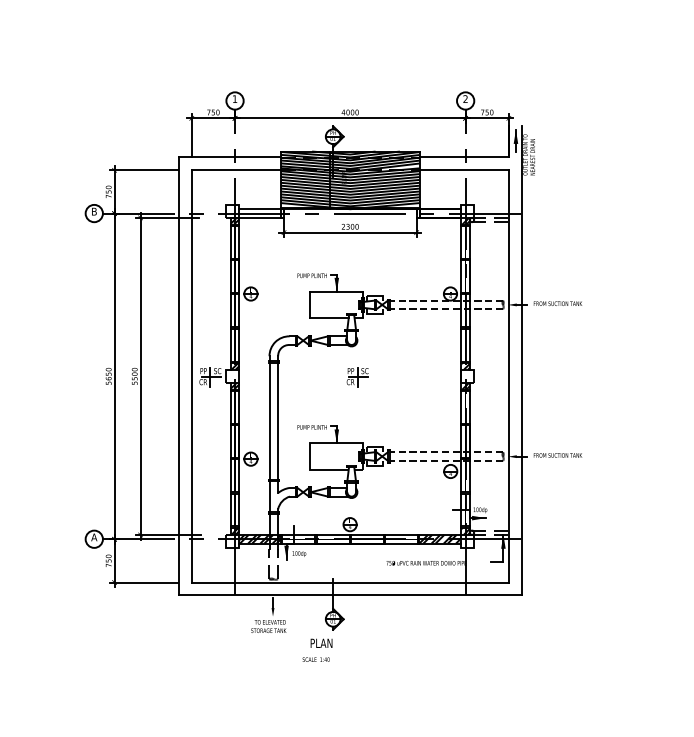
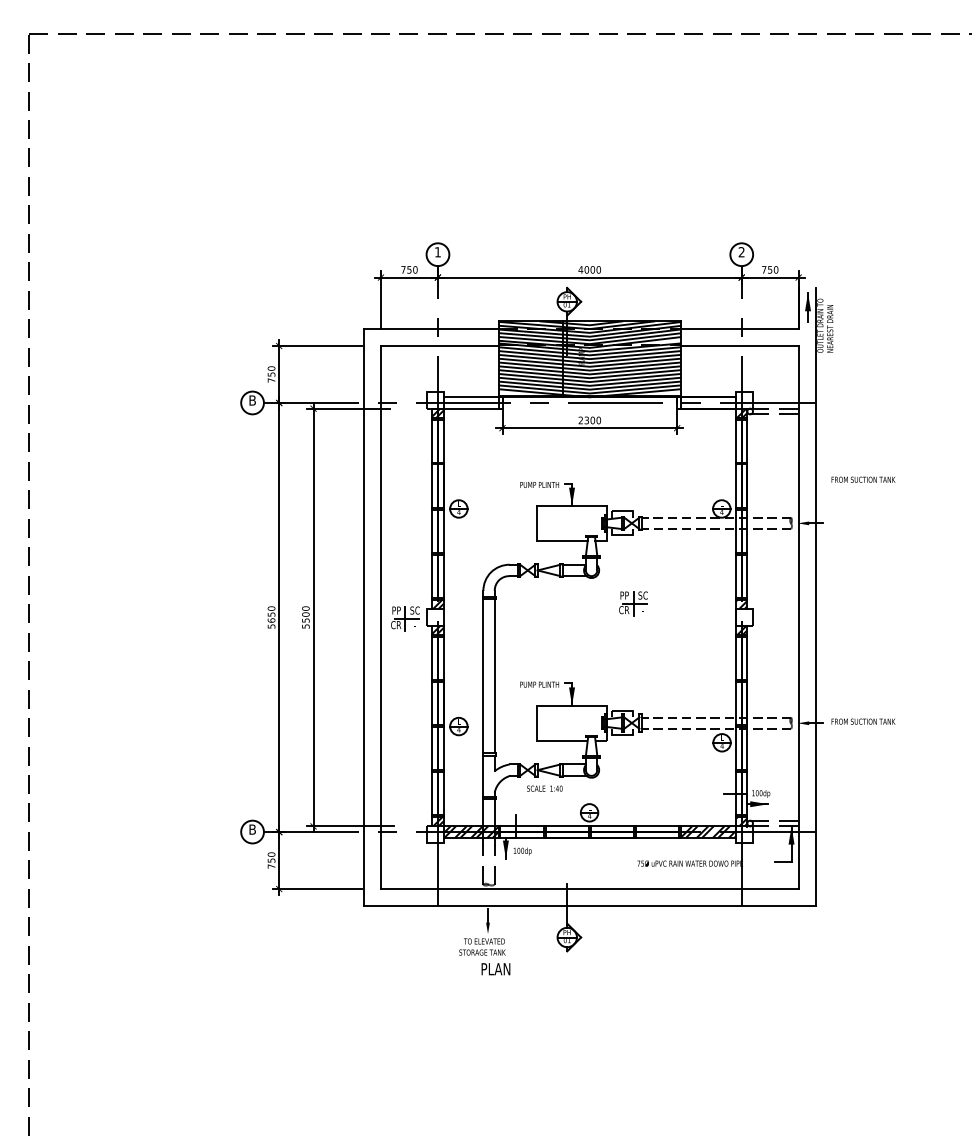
text: (558, 303) -> (863, 479), moved
part: (357, 377) -> (633, 603), moved
text: (94, 537) -> (252, 829), A -> B
text: (321, 643) -> (495, 969), moved
text: (315, 659) -> (544, 788), moved

